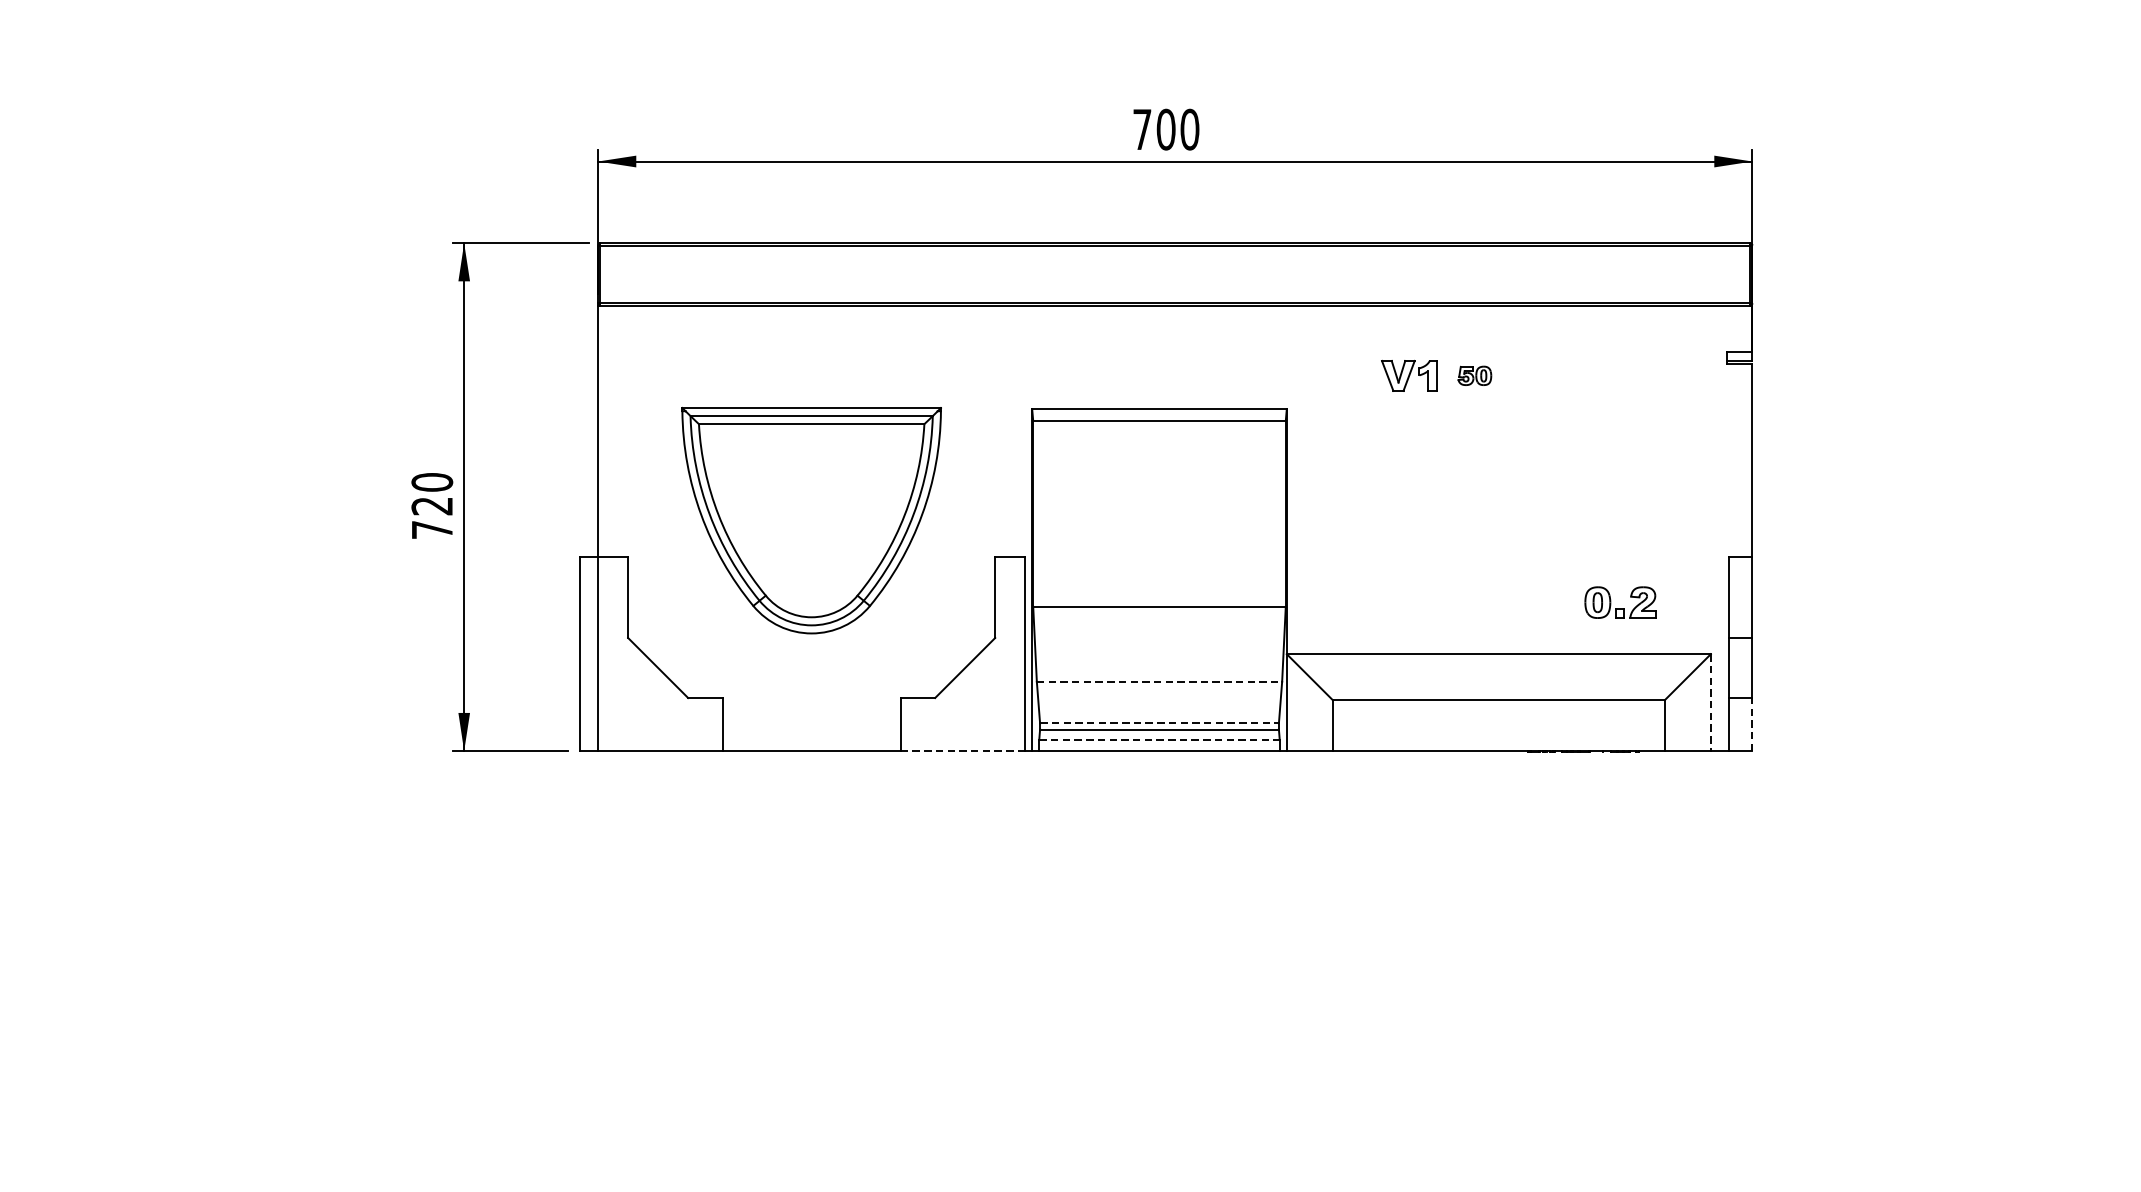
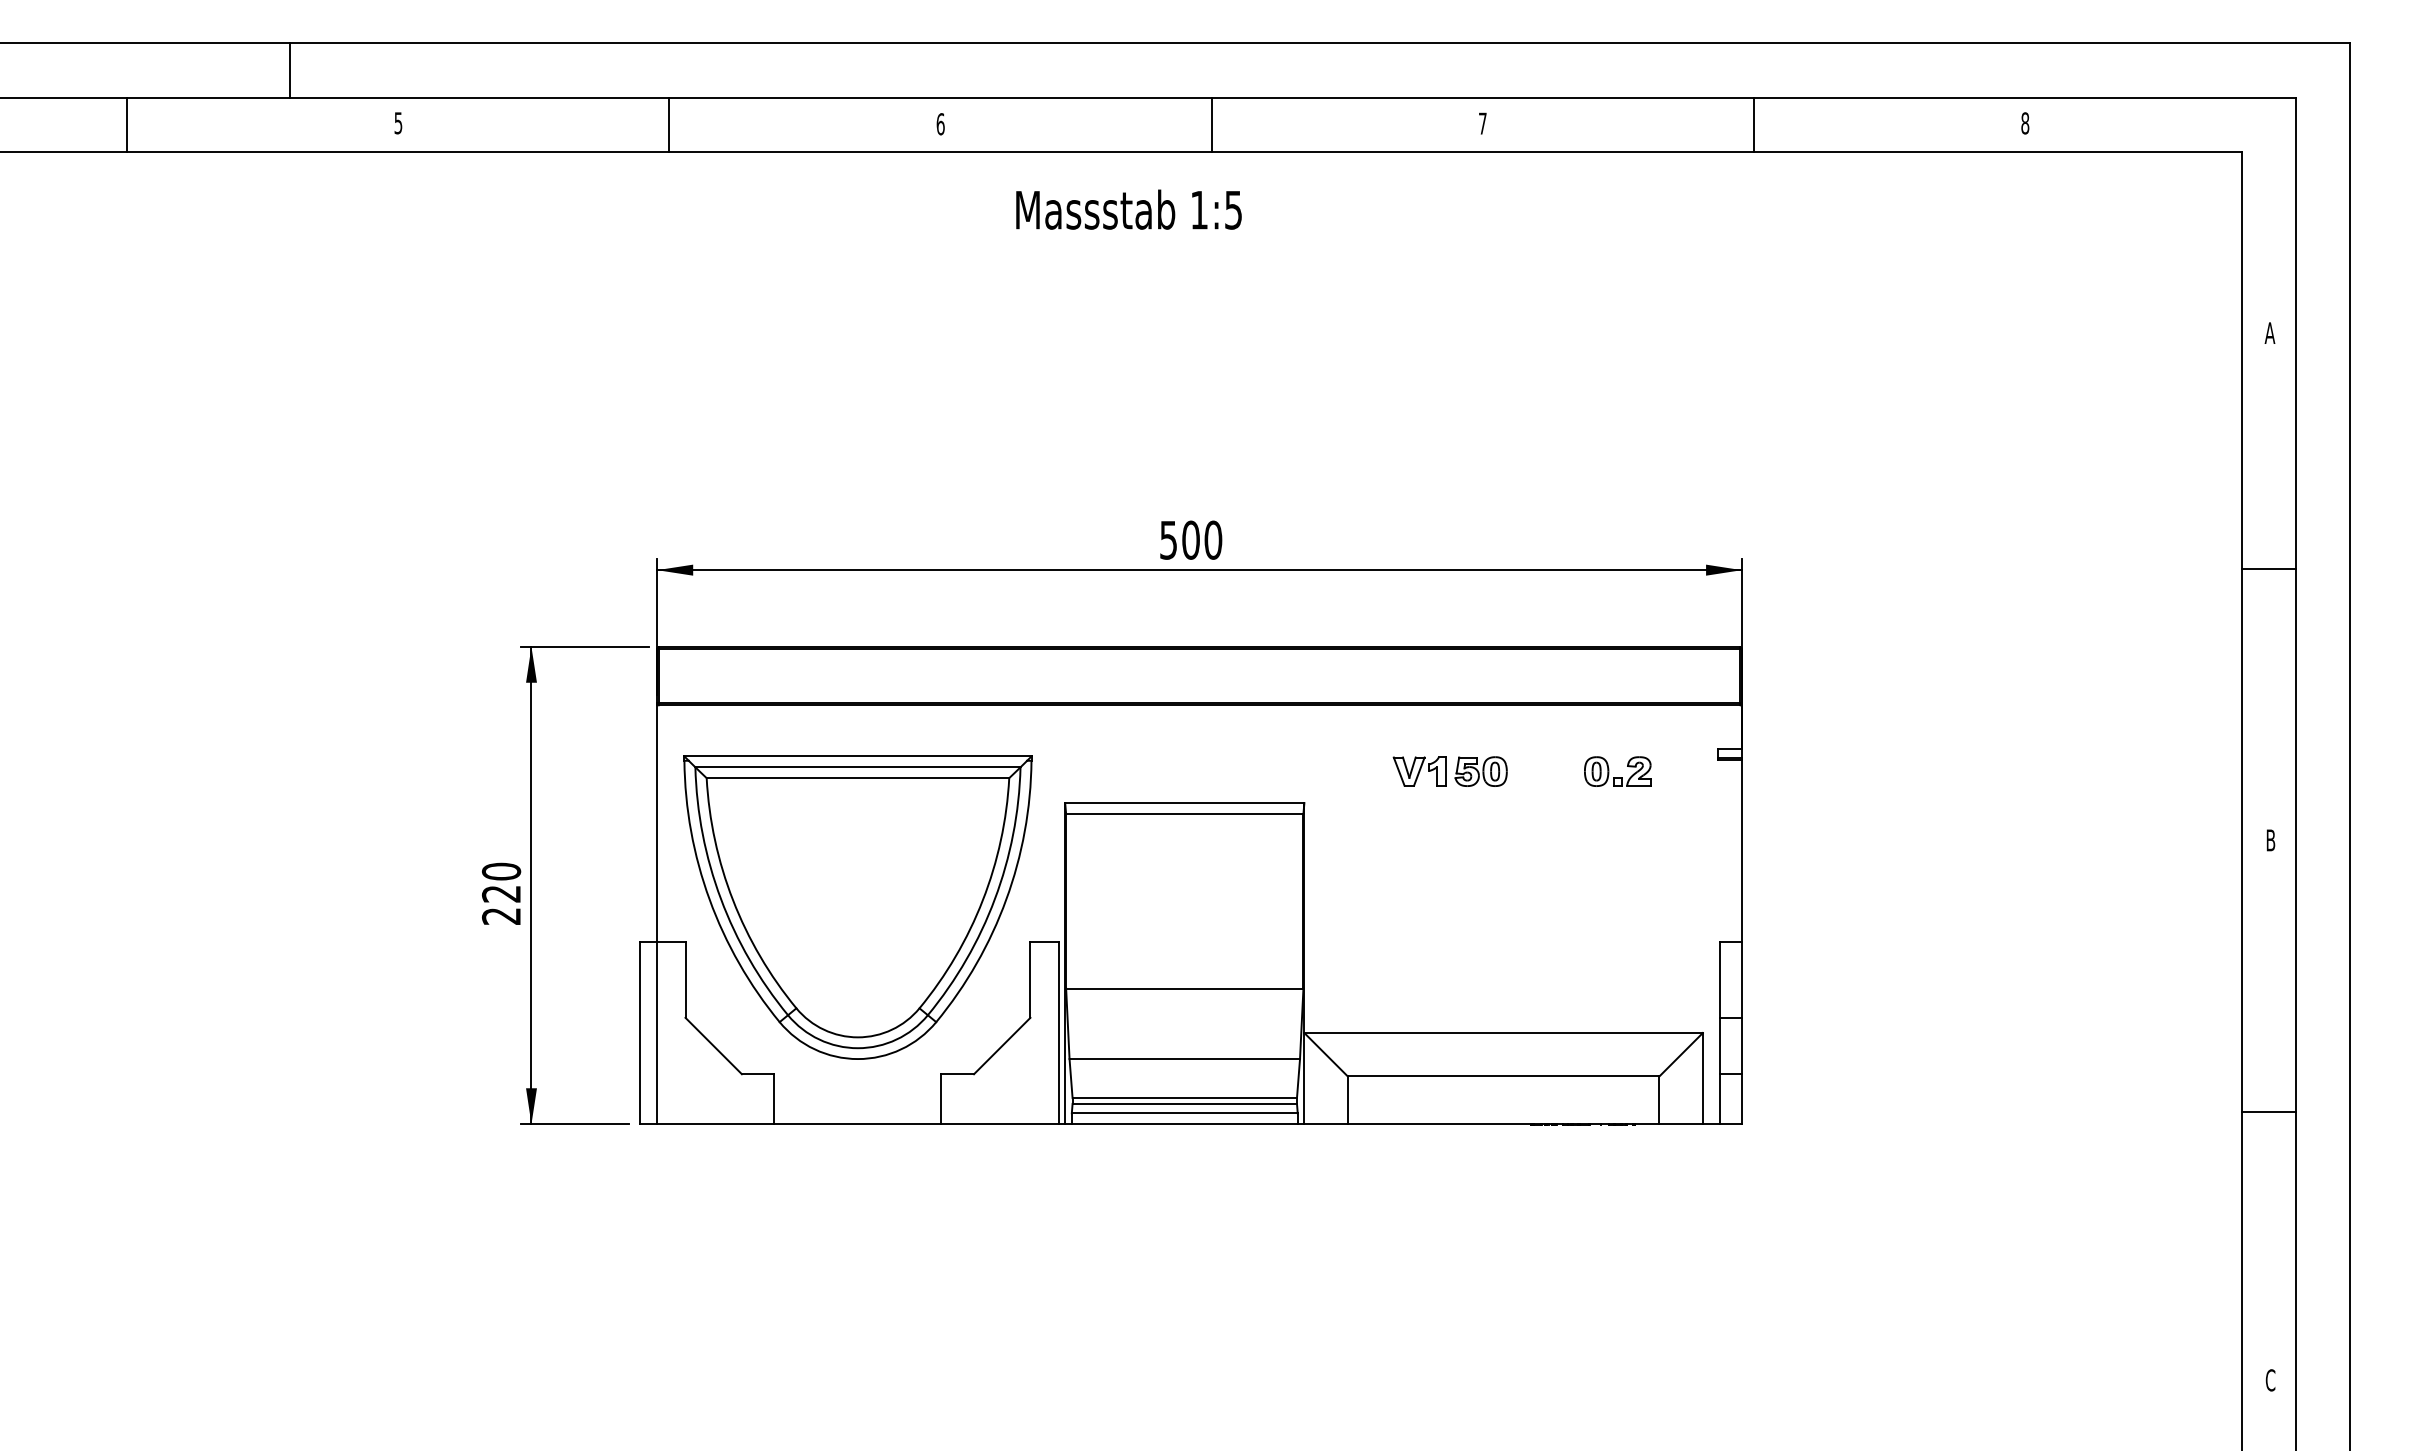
text: (1142, 129) -> (1168, 540), 700 -> 500
part: (1474, 375) -> (1480, 771), size x1.67
part: (811, 520) -> (857, 907), size x1.43
text: (431, 530) -> (500, 916), 720 -> 220
part: (1620, 602) -> (1617, 771), moved
line: (1160, 682) -> (1185, 1059), dashed -> solid
line: (1710, 702) -> (1702, 1078), dashed -> solid
line: (1160, 723) -> (1185, 1098), dashed -> solid
line: (1752, 724) -> (1741, 1099), dashed -> solid
line: (1159, 739) -> (1184, 1113), dashed -> solid
line: (963, 751) -> (1000, 1124), dashed -> solid

